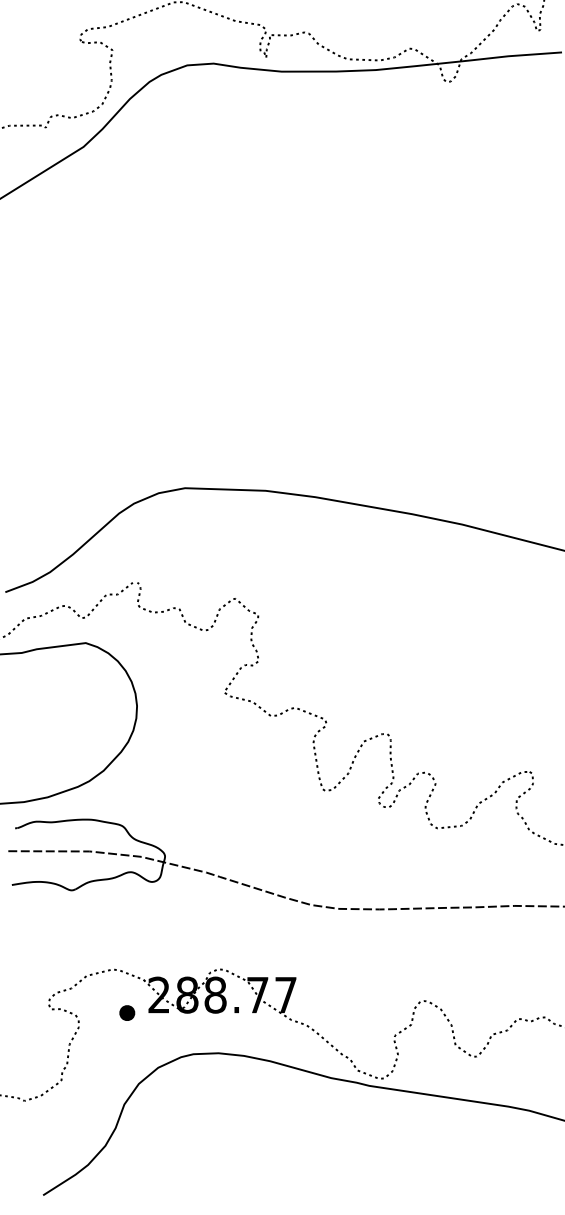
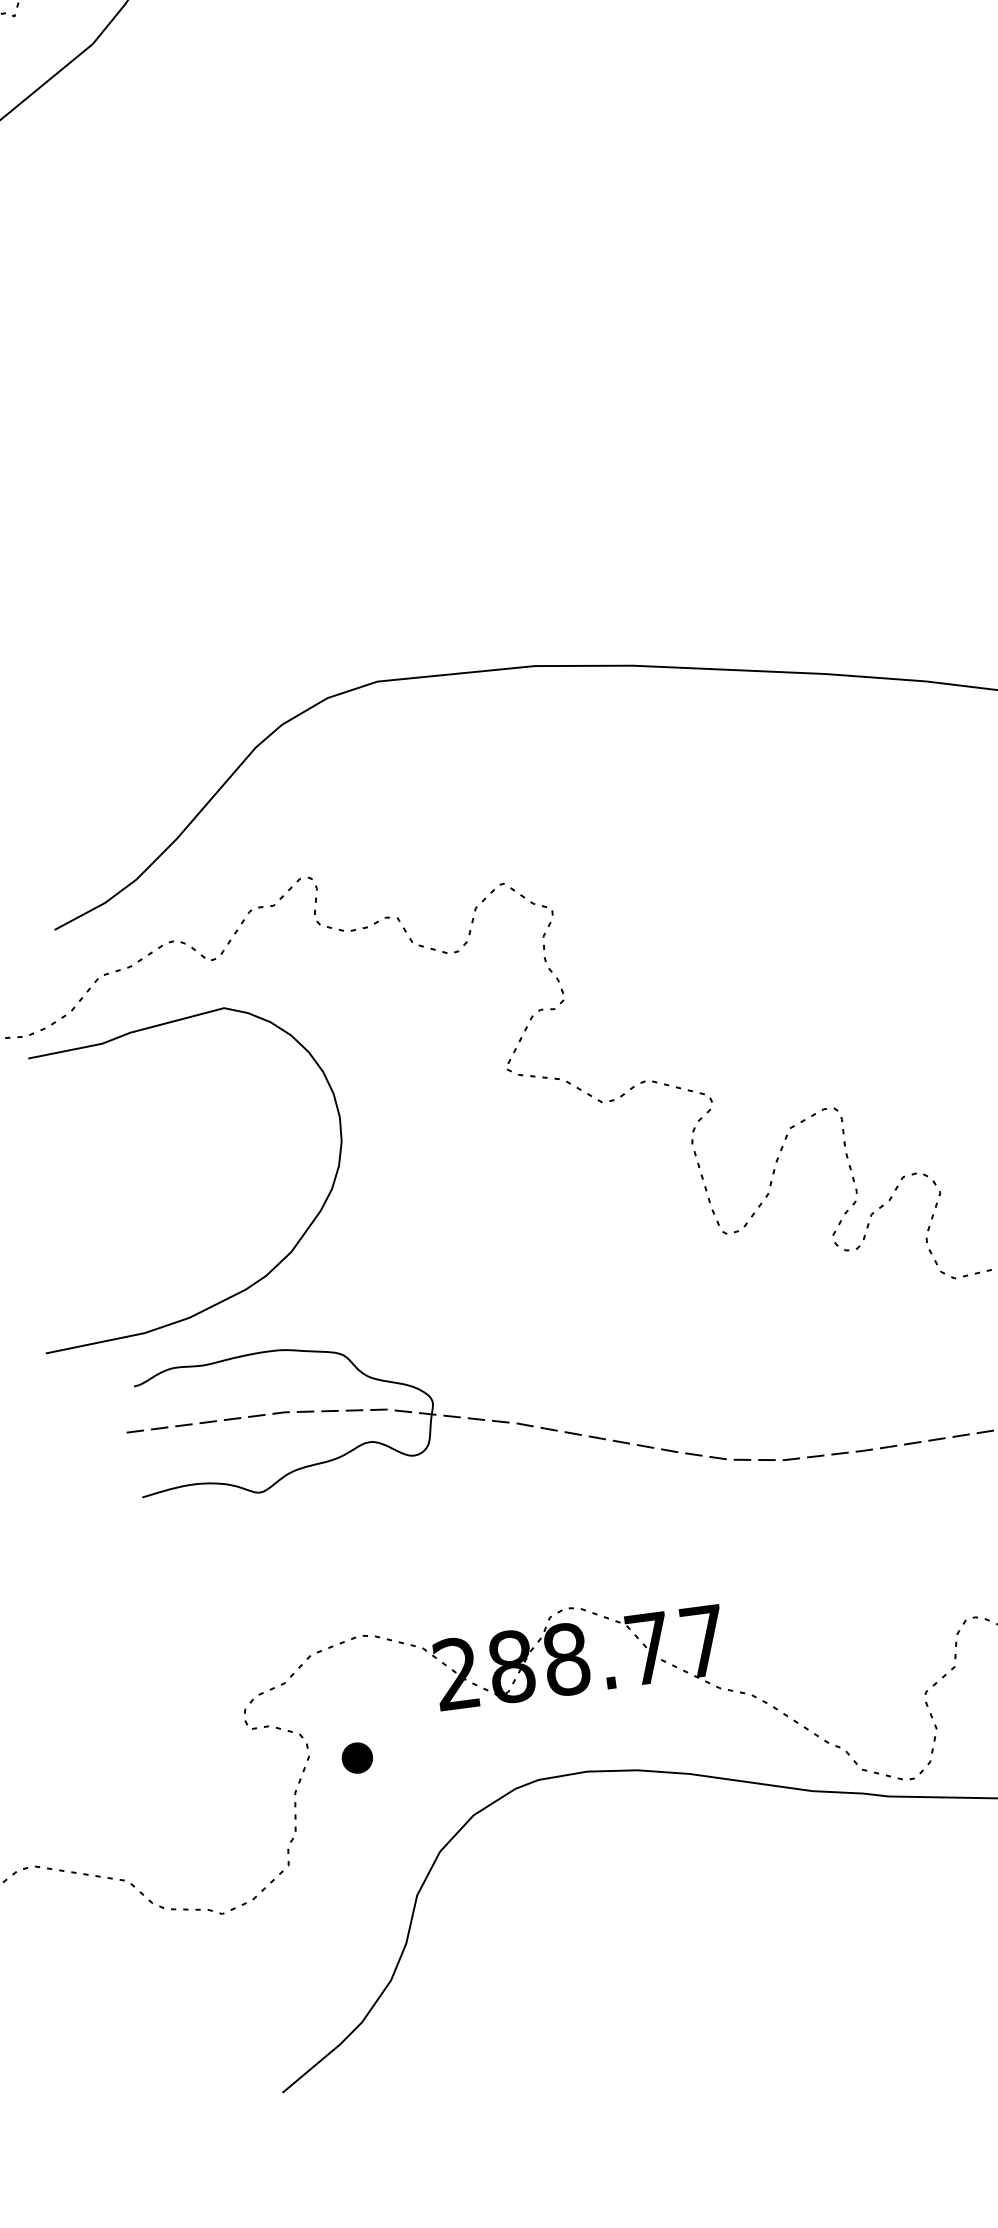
part: (127, 1012) -> (357, 1756), moved

